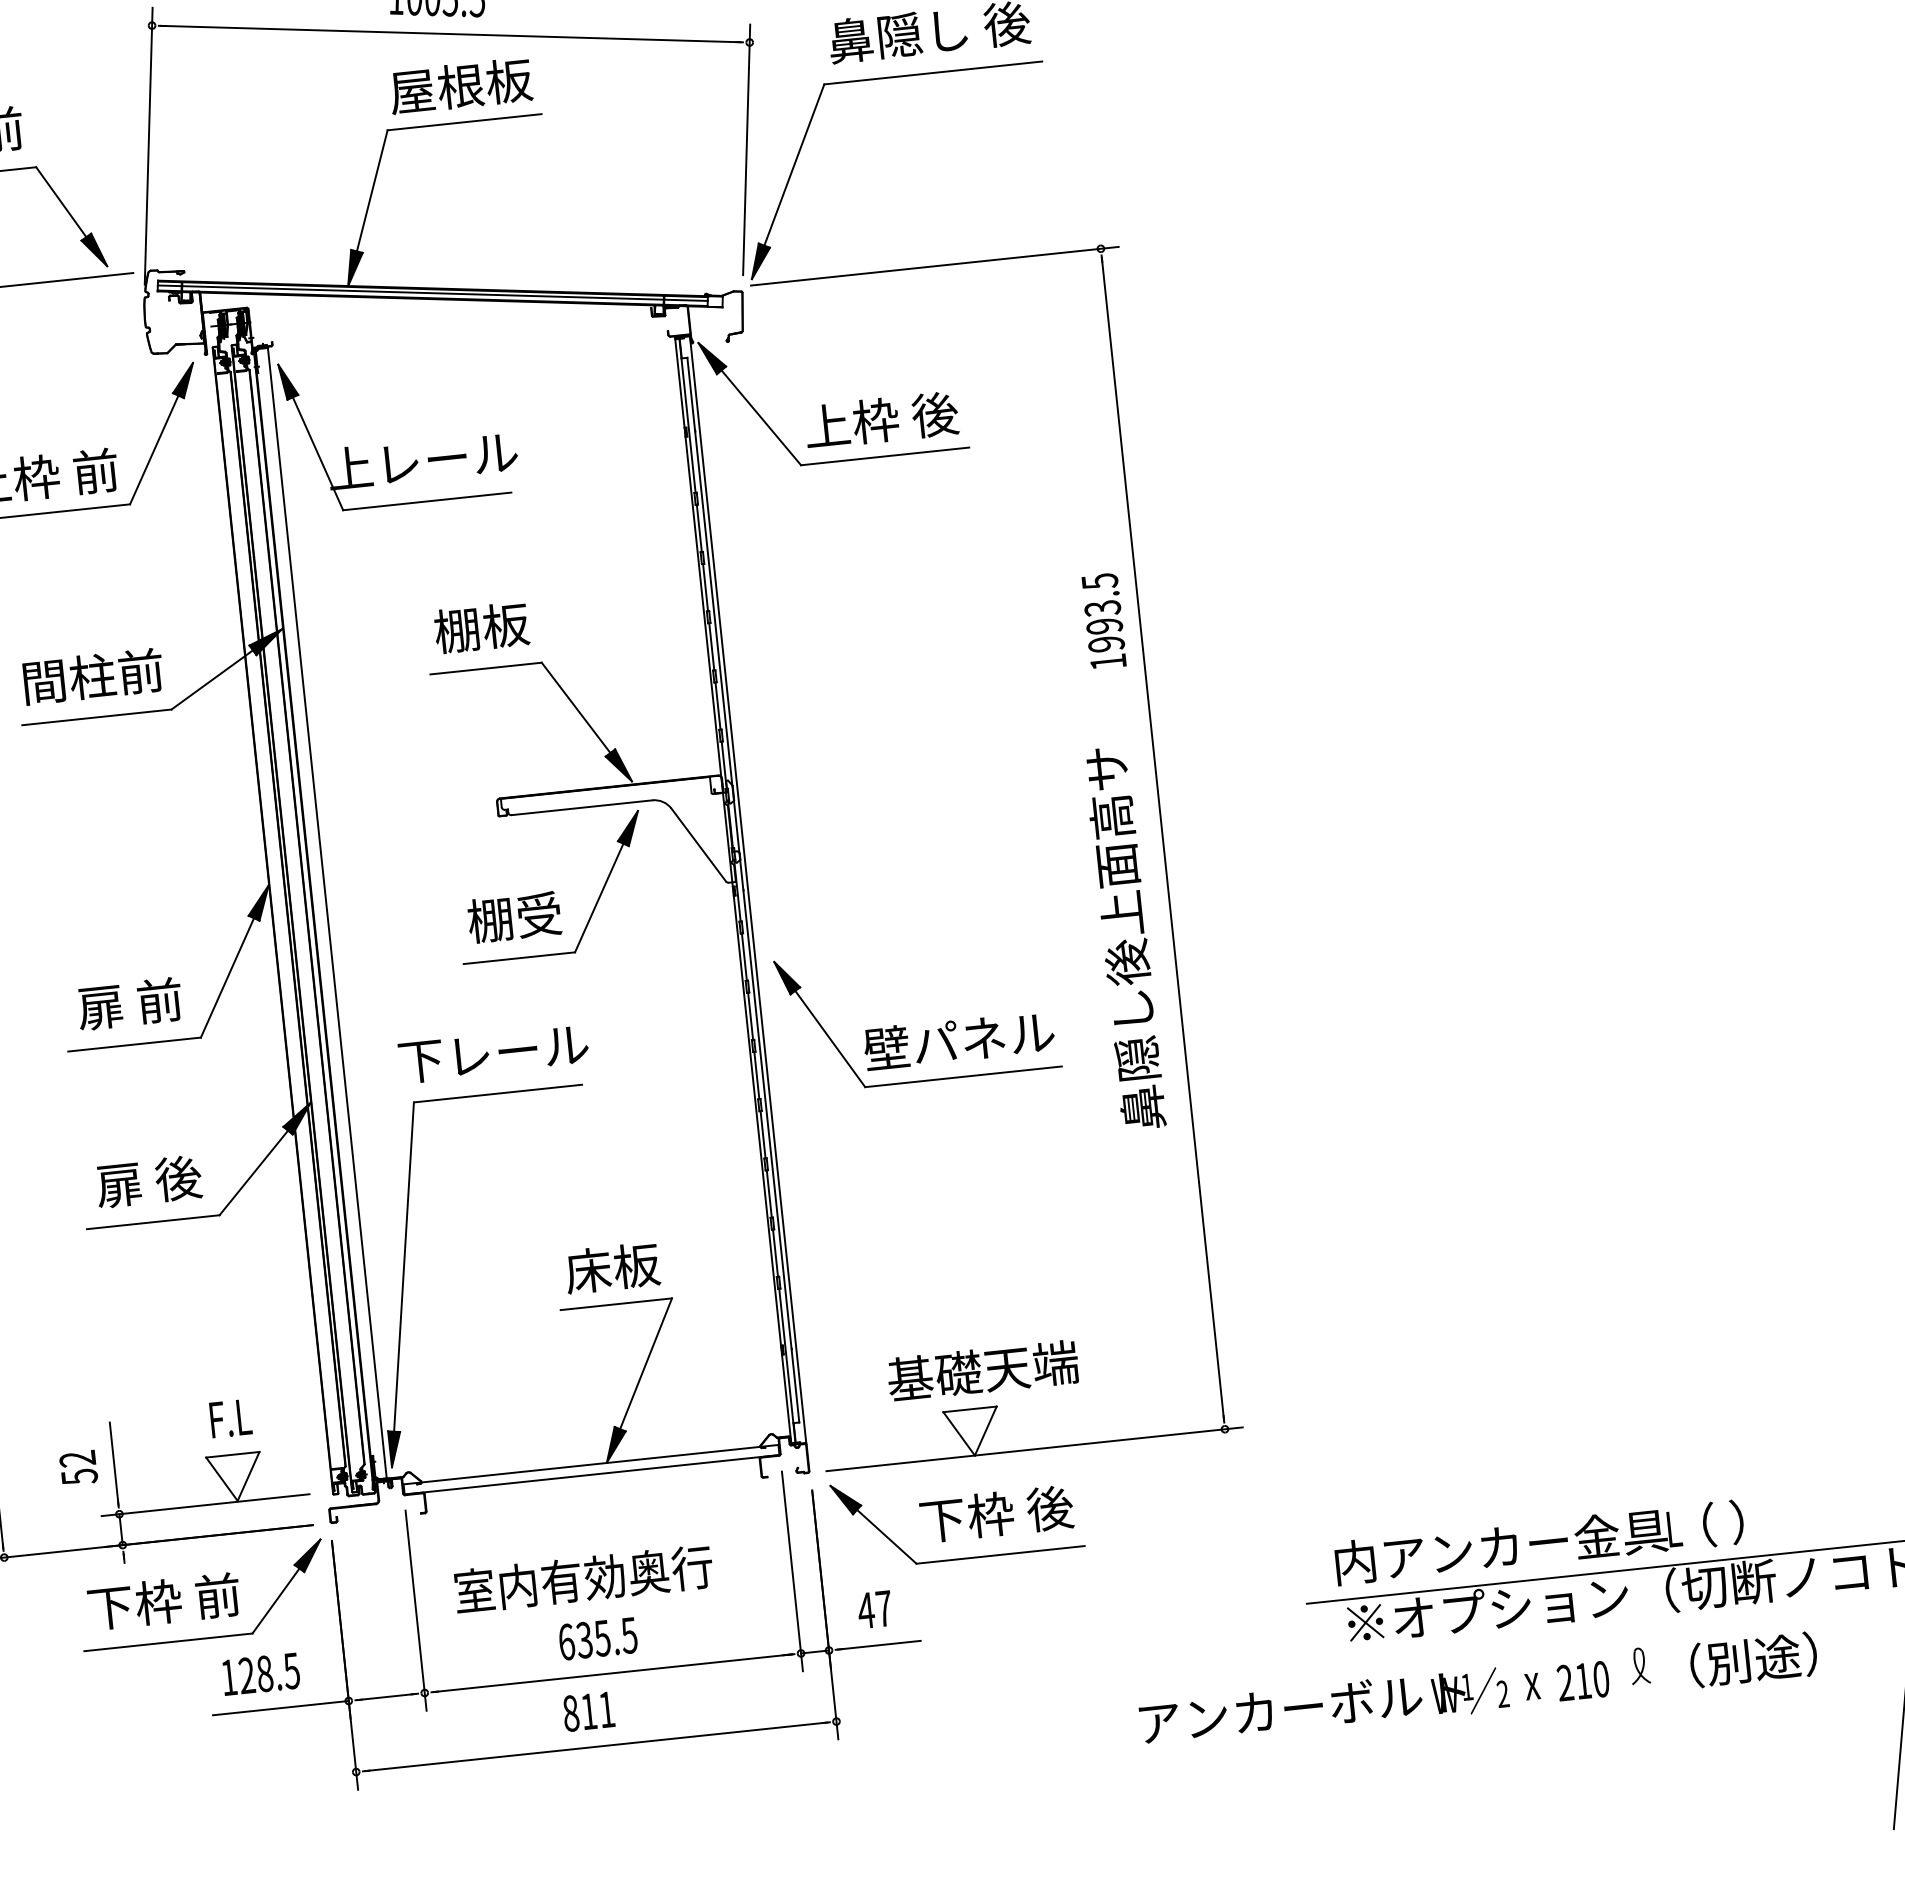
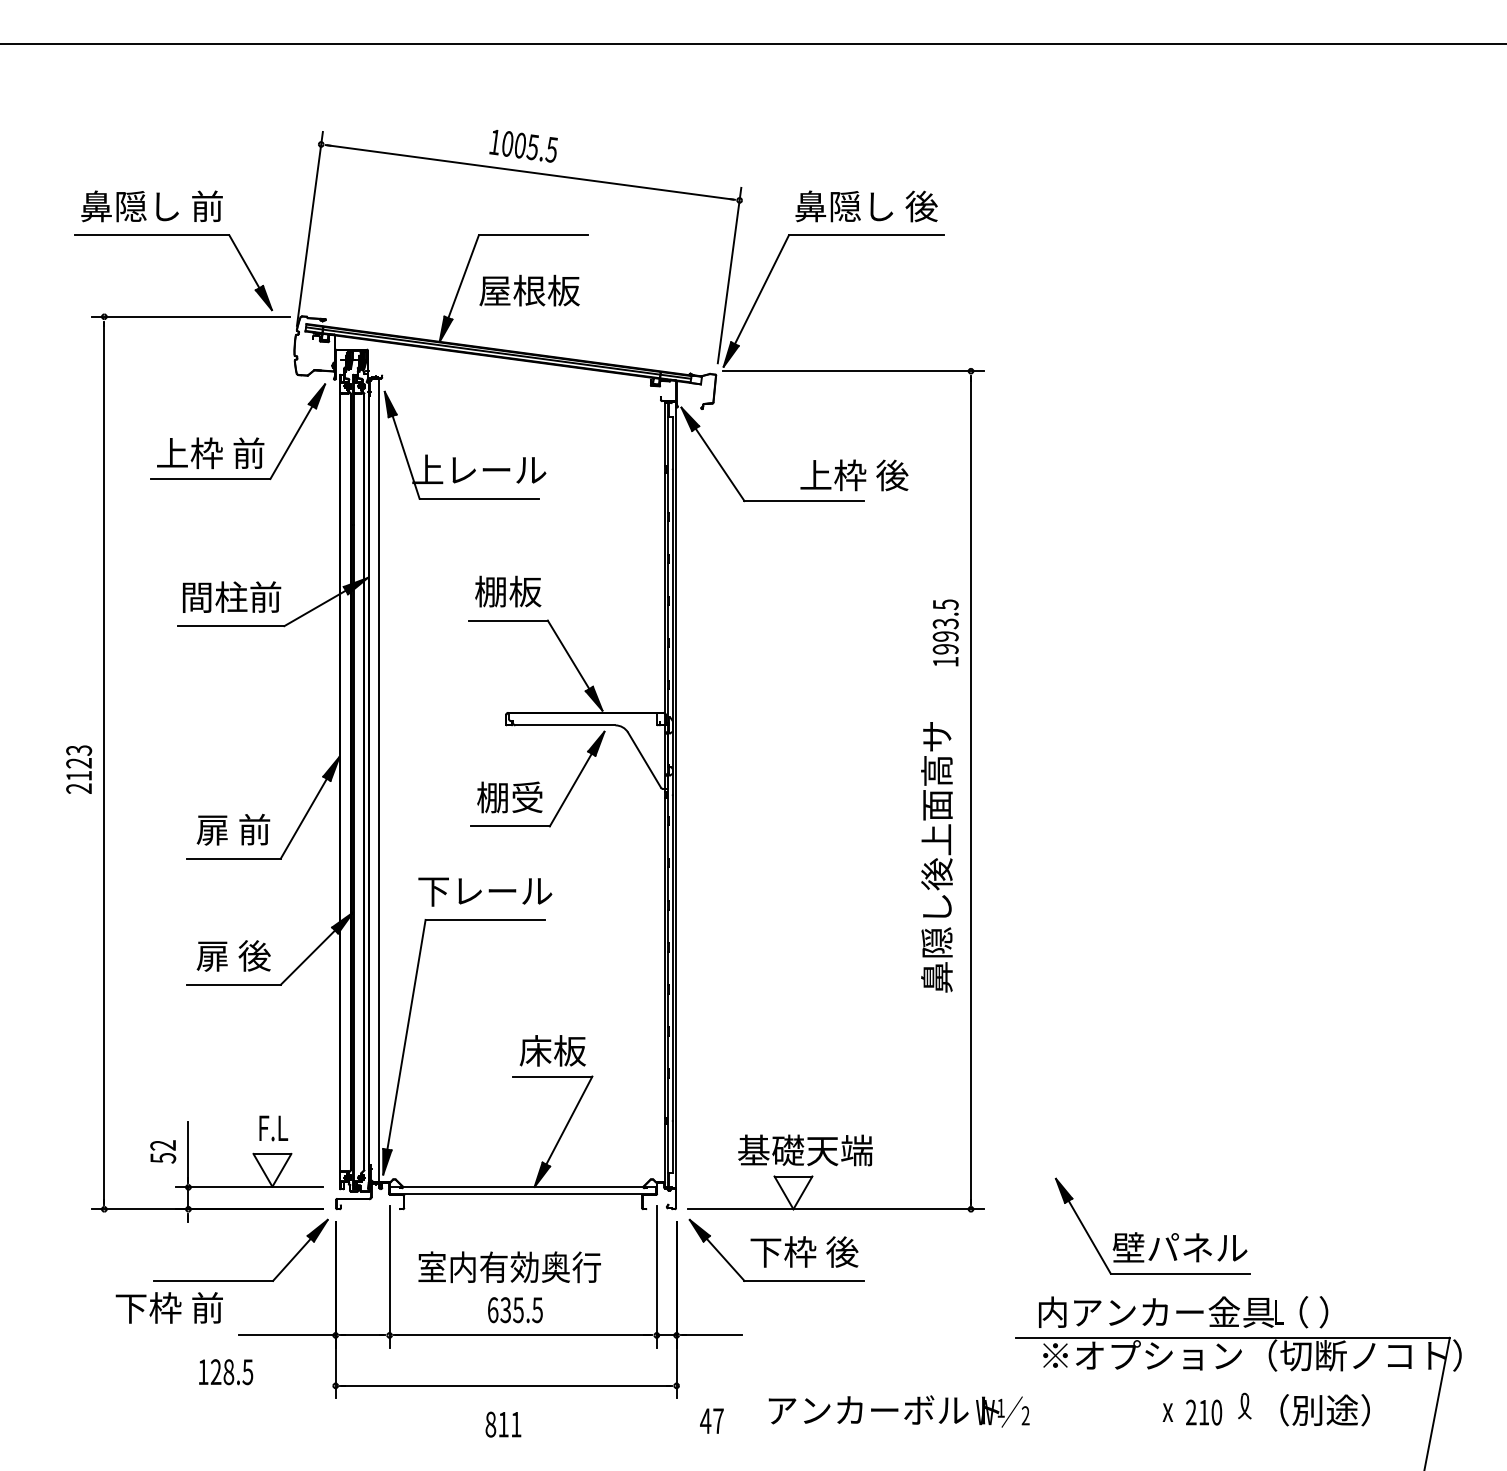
text: (460, 85) -> (529, 290), moved
text: (881, 420) -> (854, 475), moved
part: (905, 1027) -> (1143, 1234), moved
text: (162, 1601) -> (168, 1307), moved
text: (874, 1608) -> (711, 1420), moved
text: (261, 1674) -> (226, 1372), moved
text: (1323, 1706) -> (898, 1411), moved
text: (588, 1711) -> (503, 1424), moved

